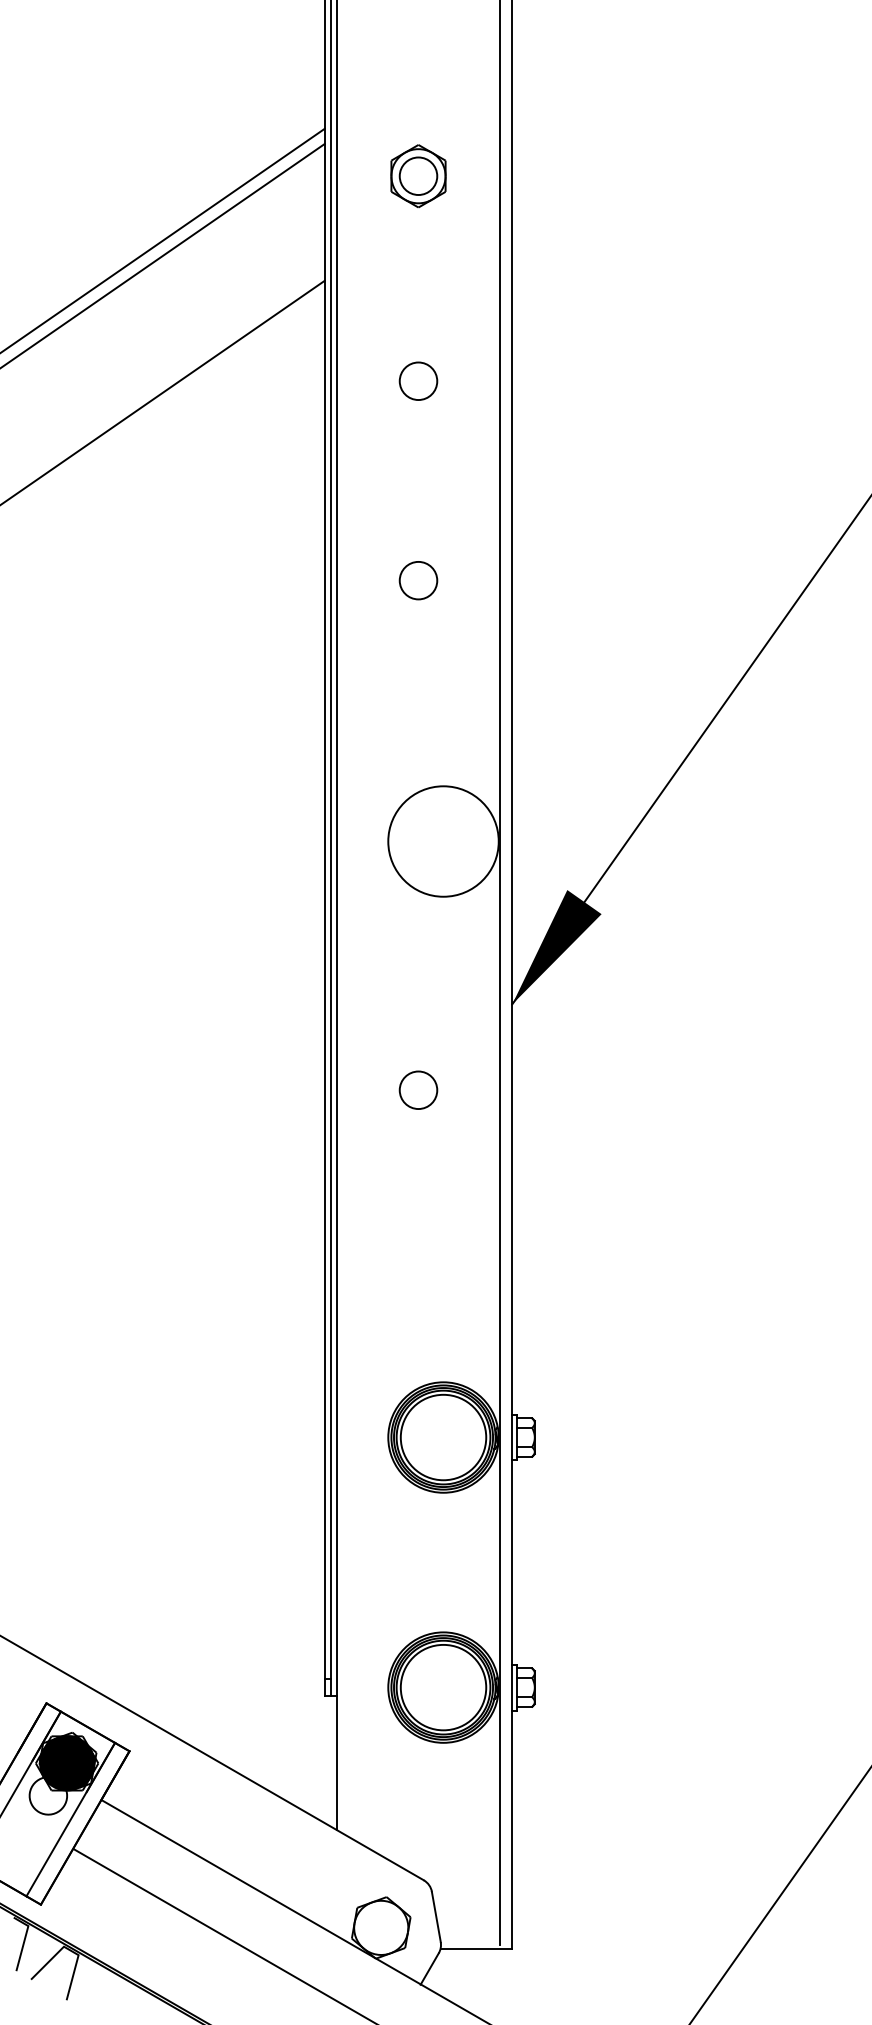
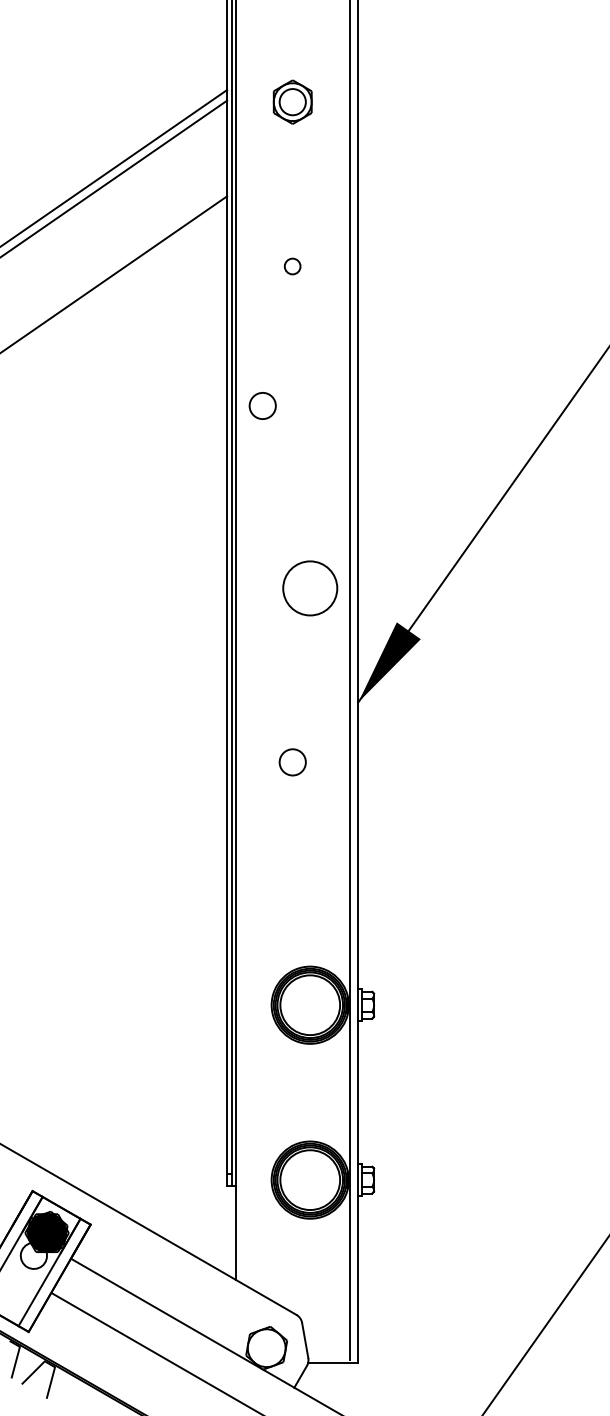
part: (418, 175) -> (292, 101), moved
circle: (418, 381) -> (292, 266), size x0.6
circle: (418, 579) -> (262, 405), moved
circle: (442, 841) -> (309, 588), size x0.7

